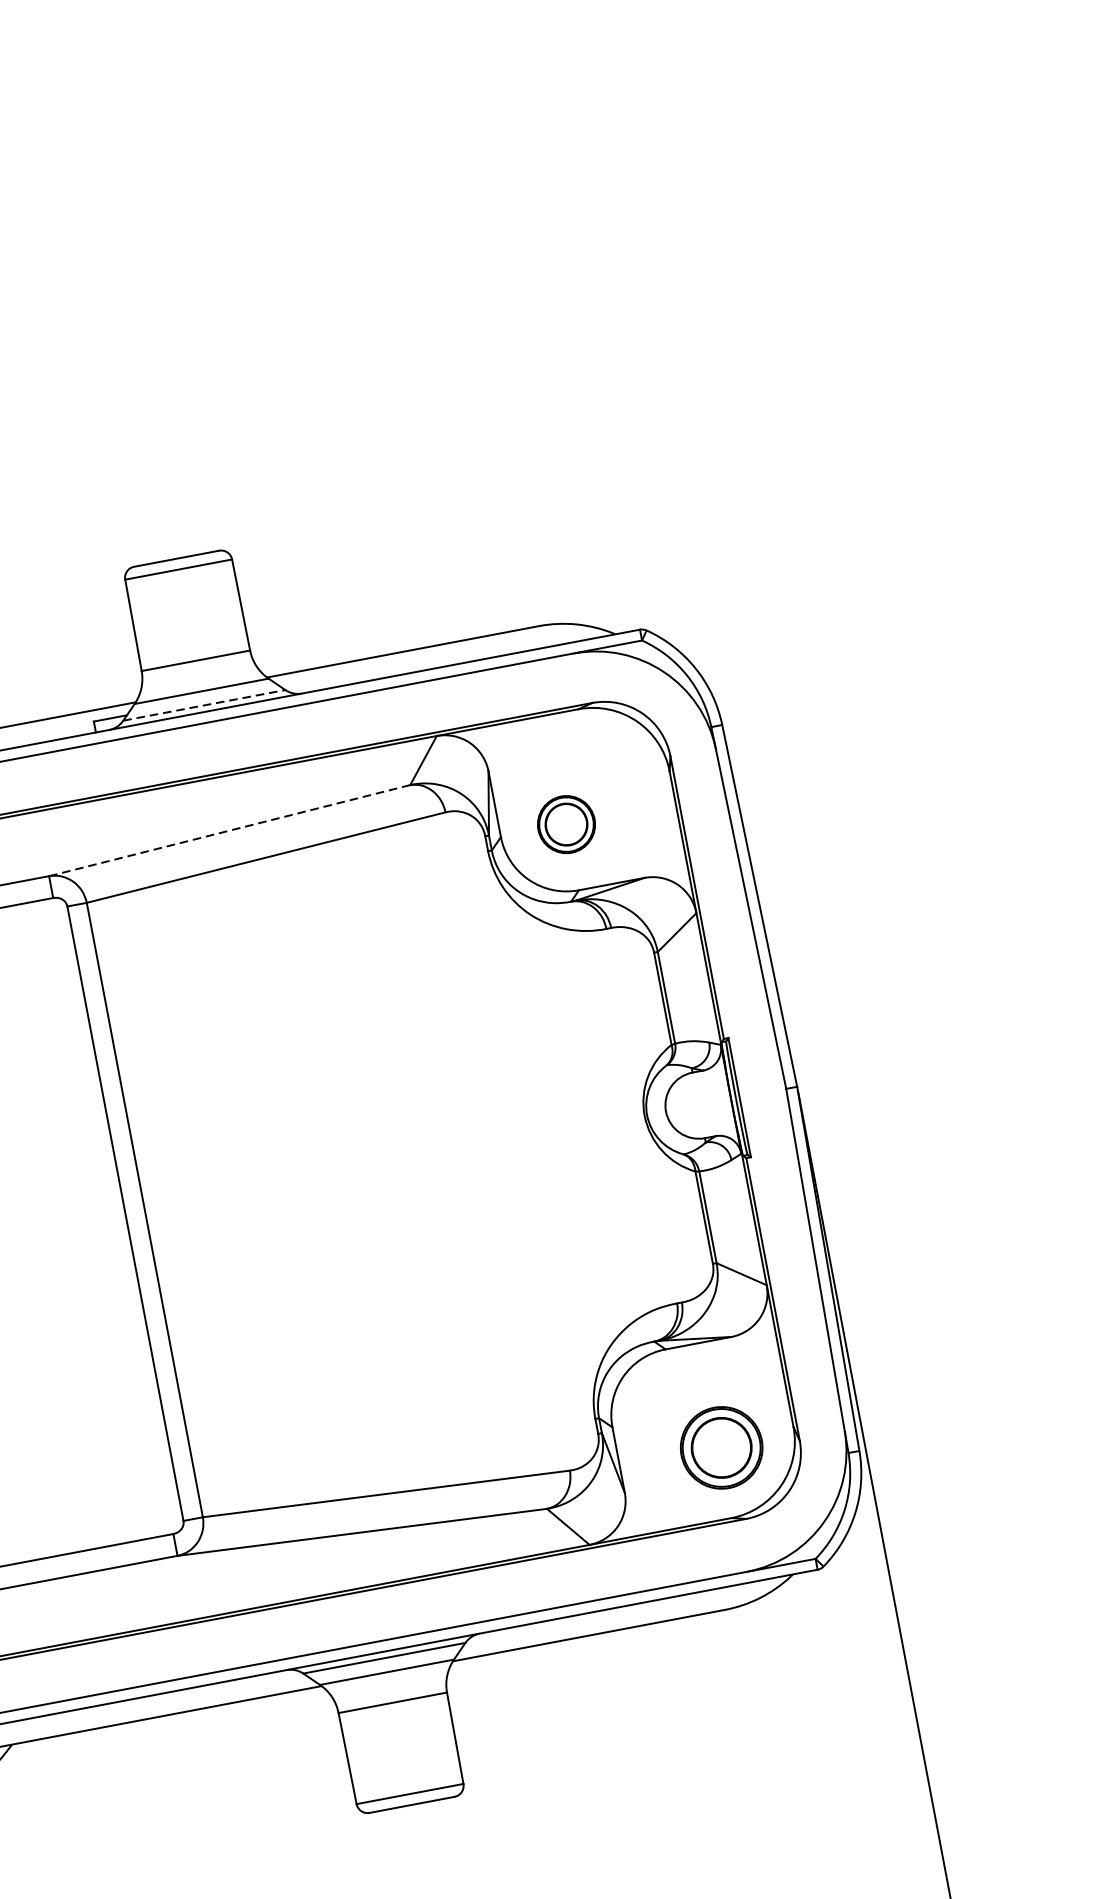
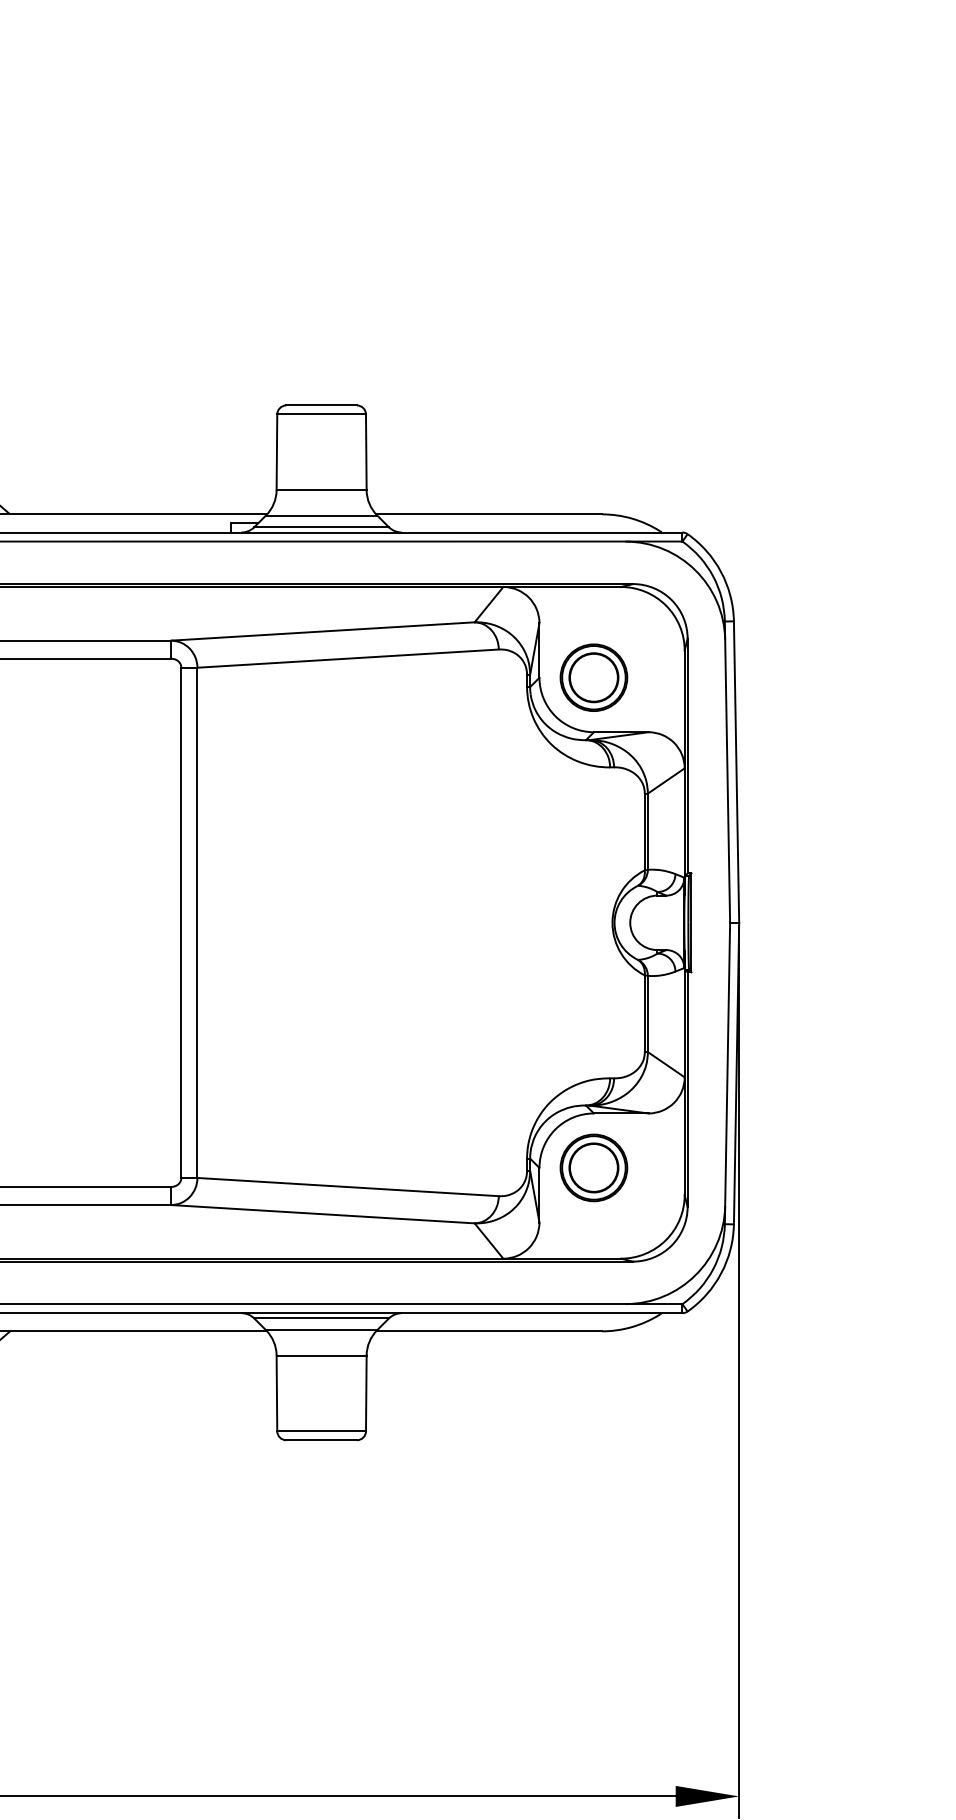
line: (205, 705) -> (322, 527), dashed -> solid
part: (565, 824) -> (593, 677), size x1.43
line: (229, 830) -> (322, 631), dashed -> solid
part: (721, 1447) -> (593, 1167), moved

